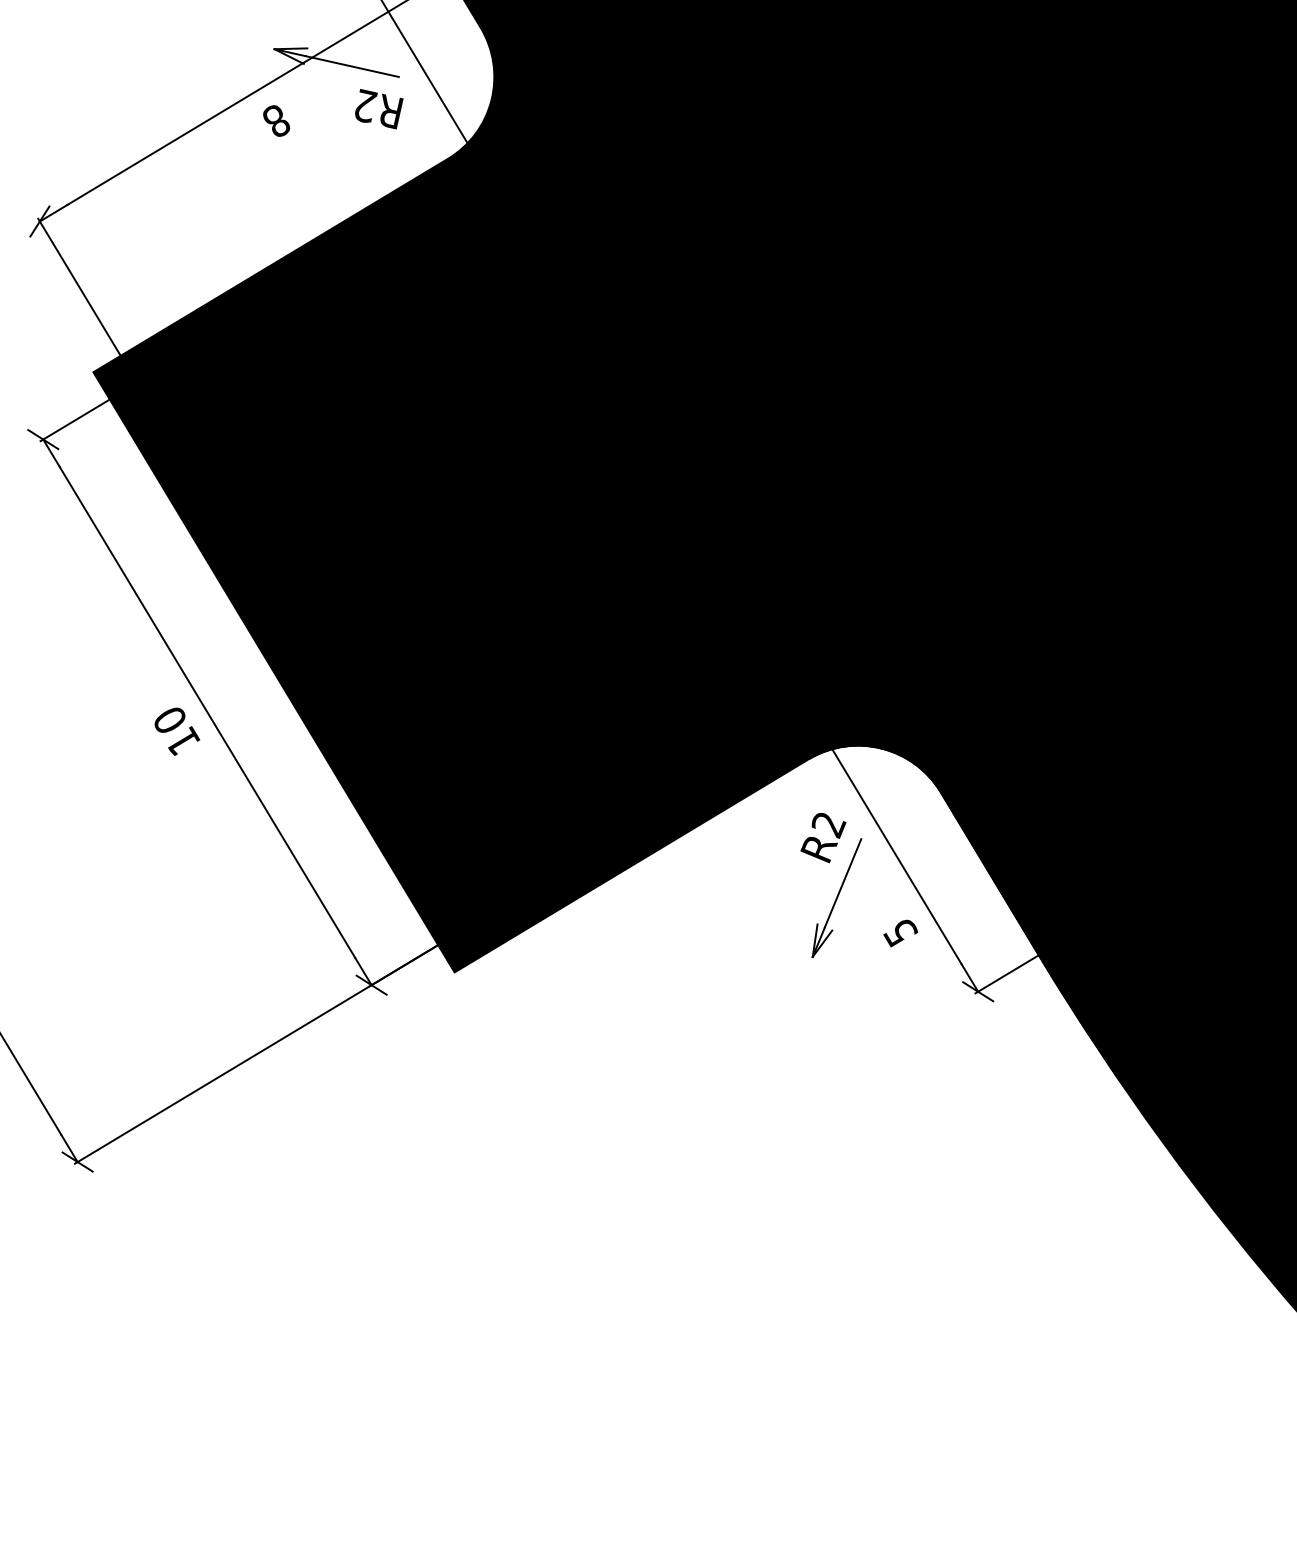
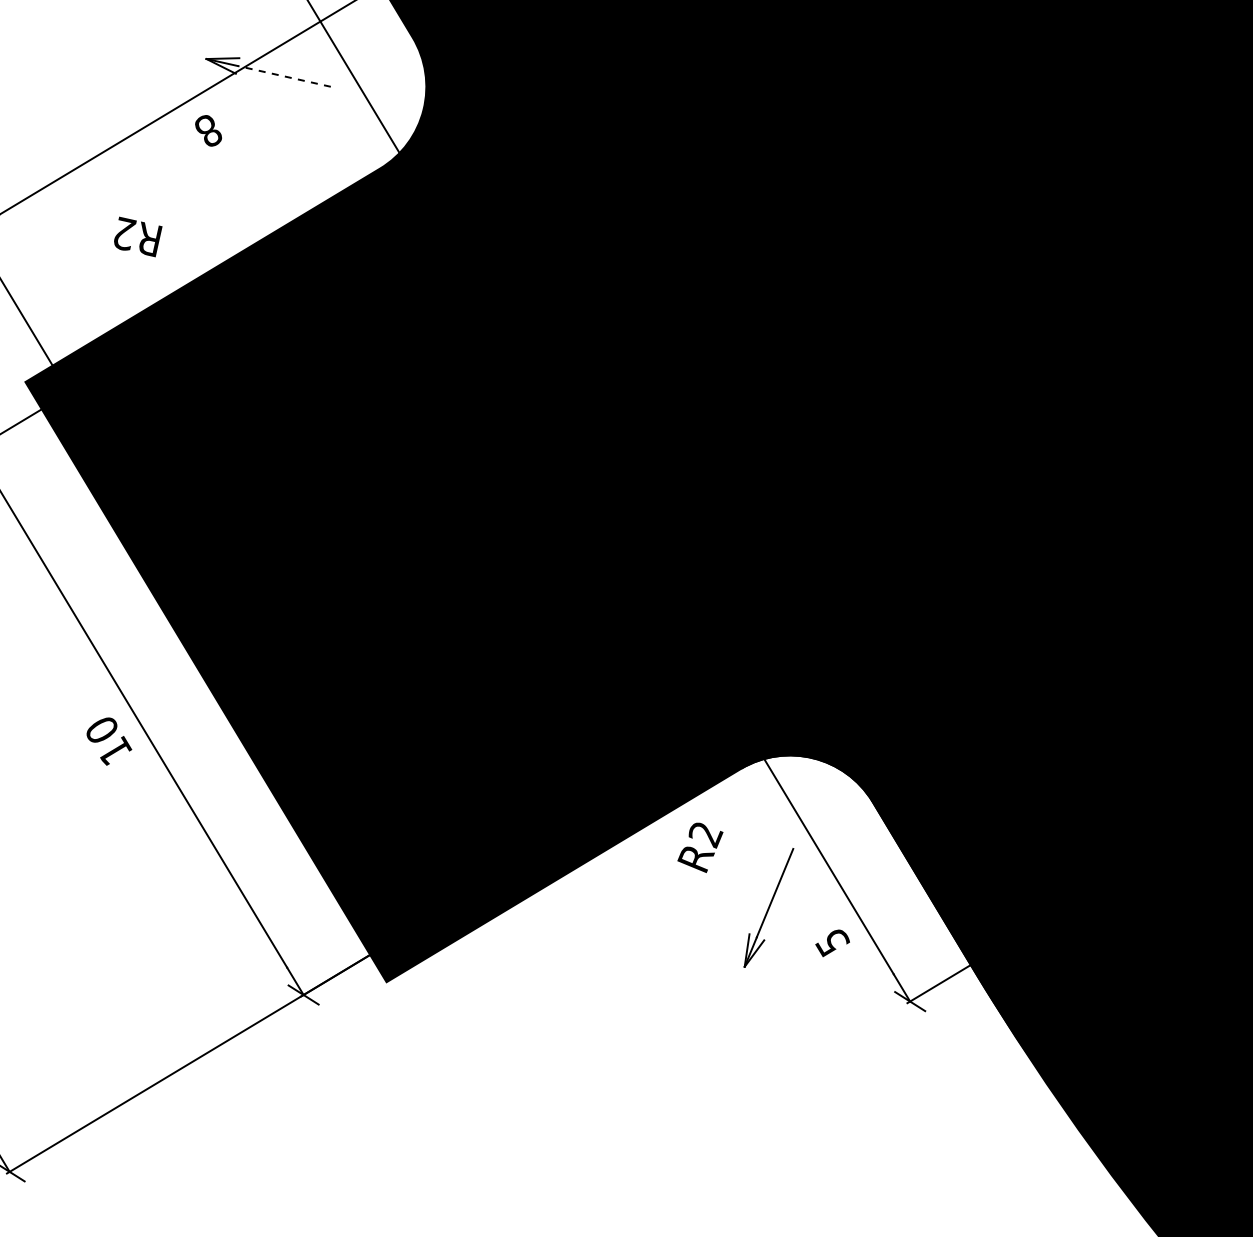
line: (352, 66) -> (284, 76), solid -> dashed
text: (379, 109) -> (138, 237), moved
text: (823, 838) -> (700, 848), moved

